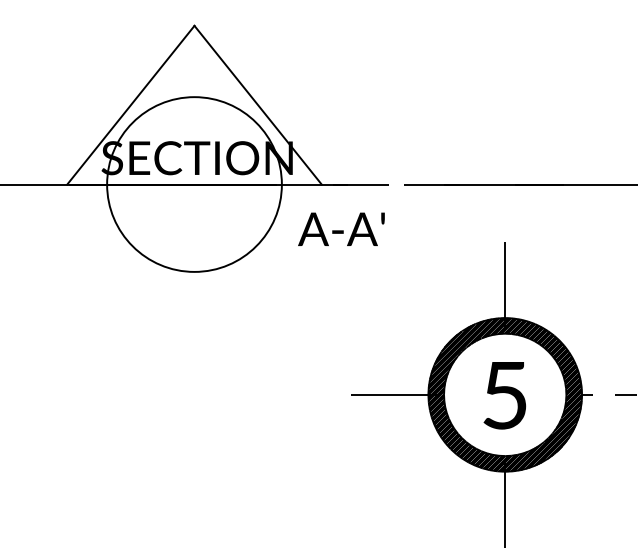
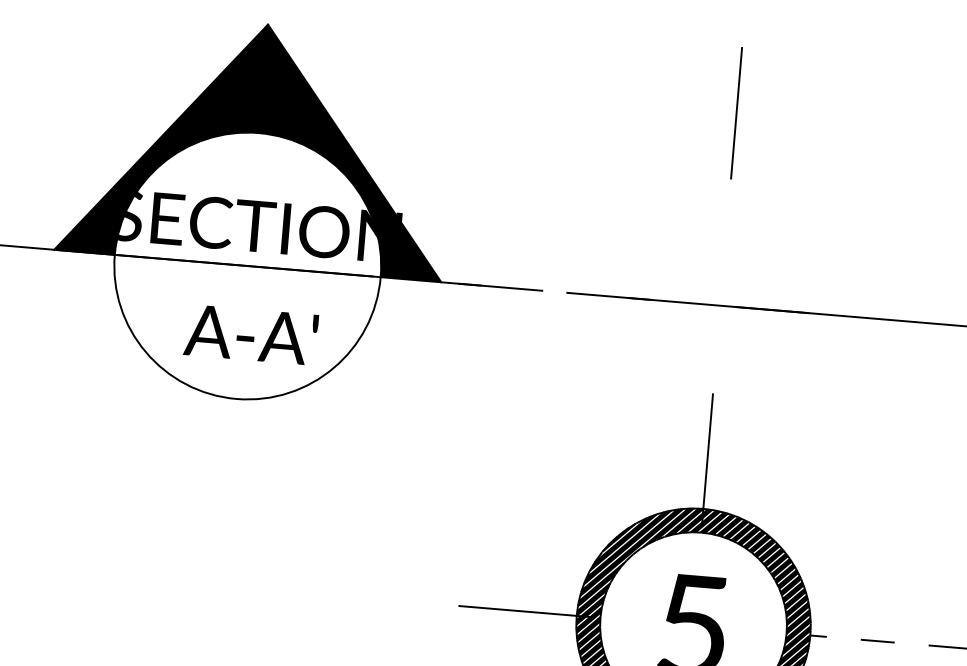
line: (505, 57) -> (737, 112), added
fill: (194, 104) -> (257, 144), added
text: (341, 228) -> (251, 333), moved

